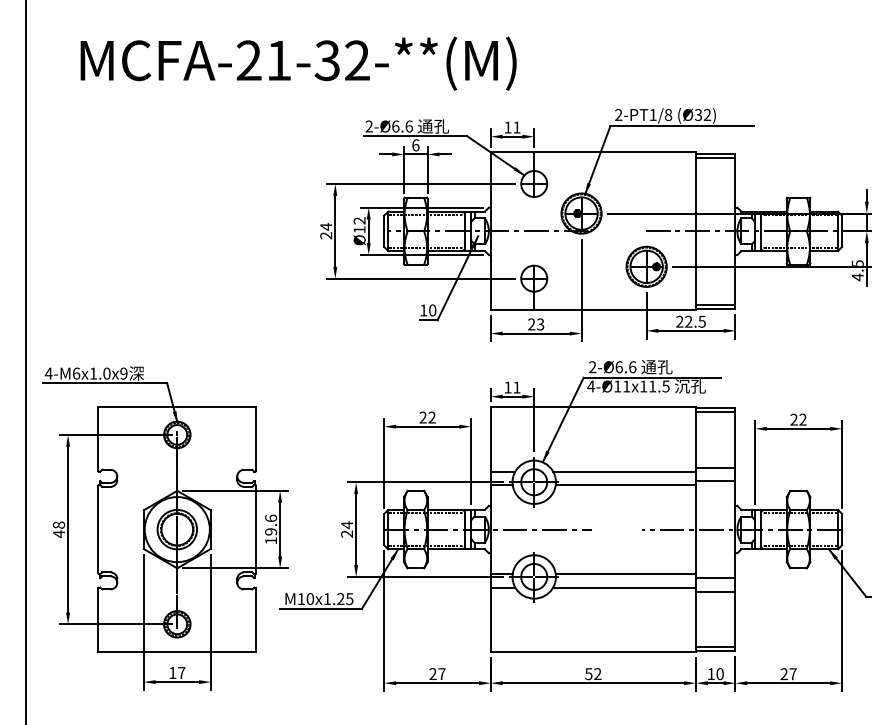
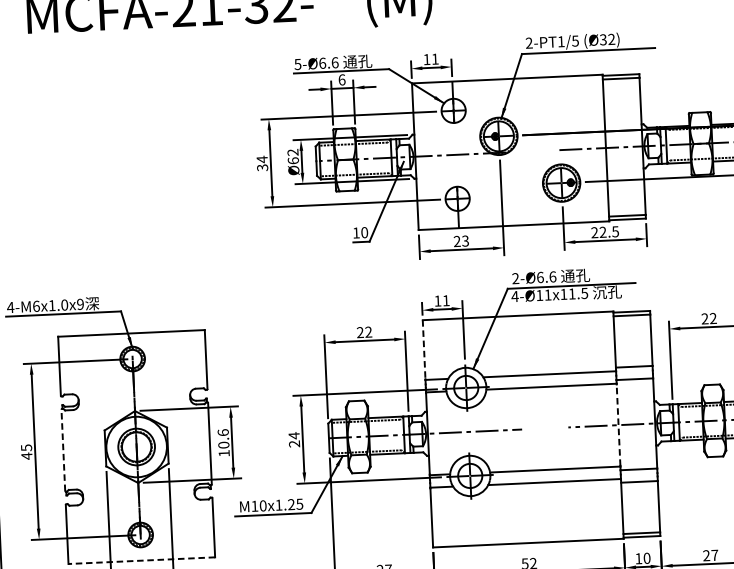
text: (668, 114) -> (575, 40), 2-PT1/8 -> 2-PT1/5
text: (368, 126) -> (297, 64), 2-Ø6.6 -> 5-Ø6.6
text: (359, 229) -> (293, 160), Ø12 -> Ø62
text: (326, 235) -> (262, 167), 24 -> 34
line: (490, 439) -> (423, 350), solid -> dashed
text: (58, 524) -> (26, 447), 48 -> 45
line: (98, 529) -> (63, 450), solid -> dashed
line: (696, 529) -> (619, 425), solid -> dashed
text: (271, 531) -> (224, 444), 19.6 -> 10.6
line: (177, 651) -> (141, 560), solid -> dashed

